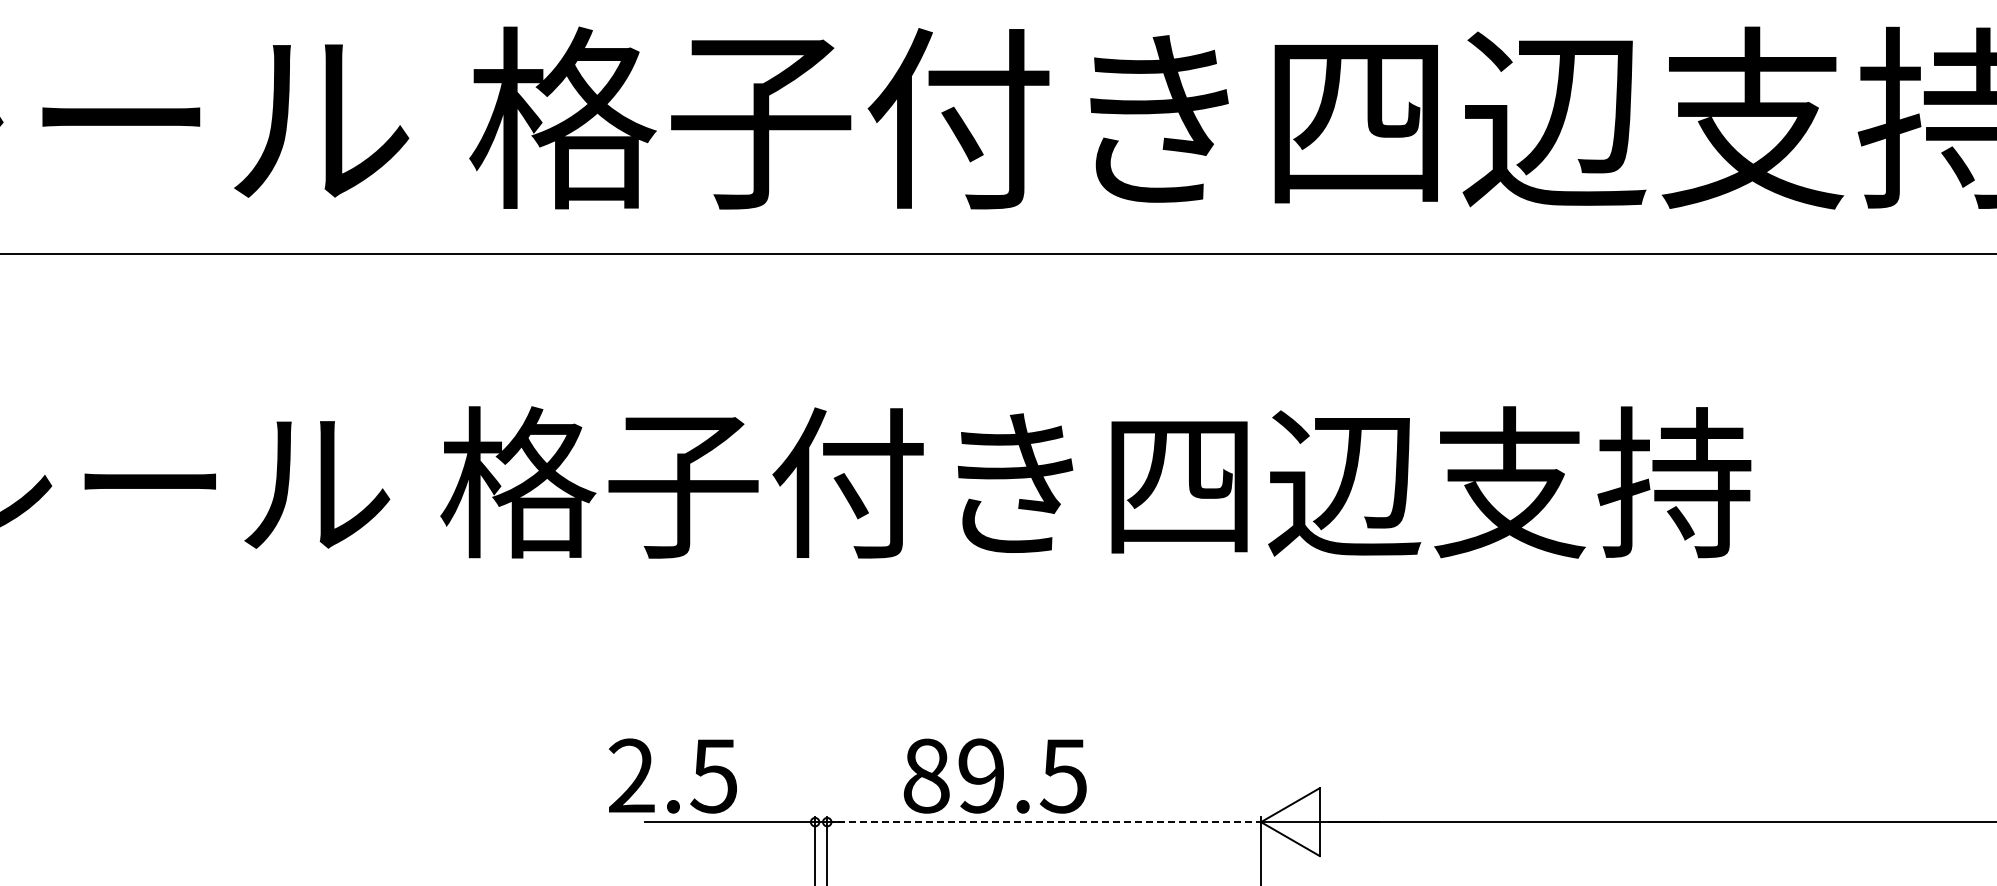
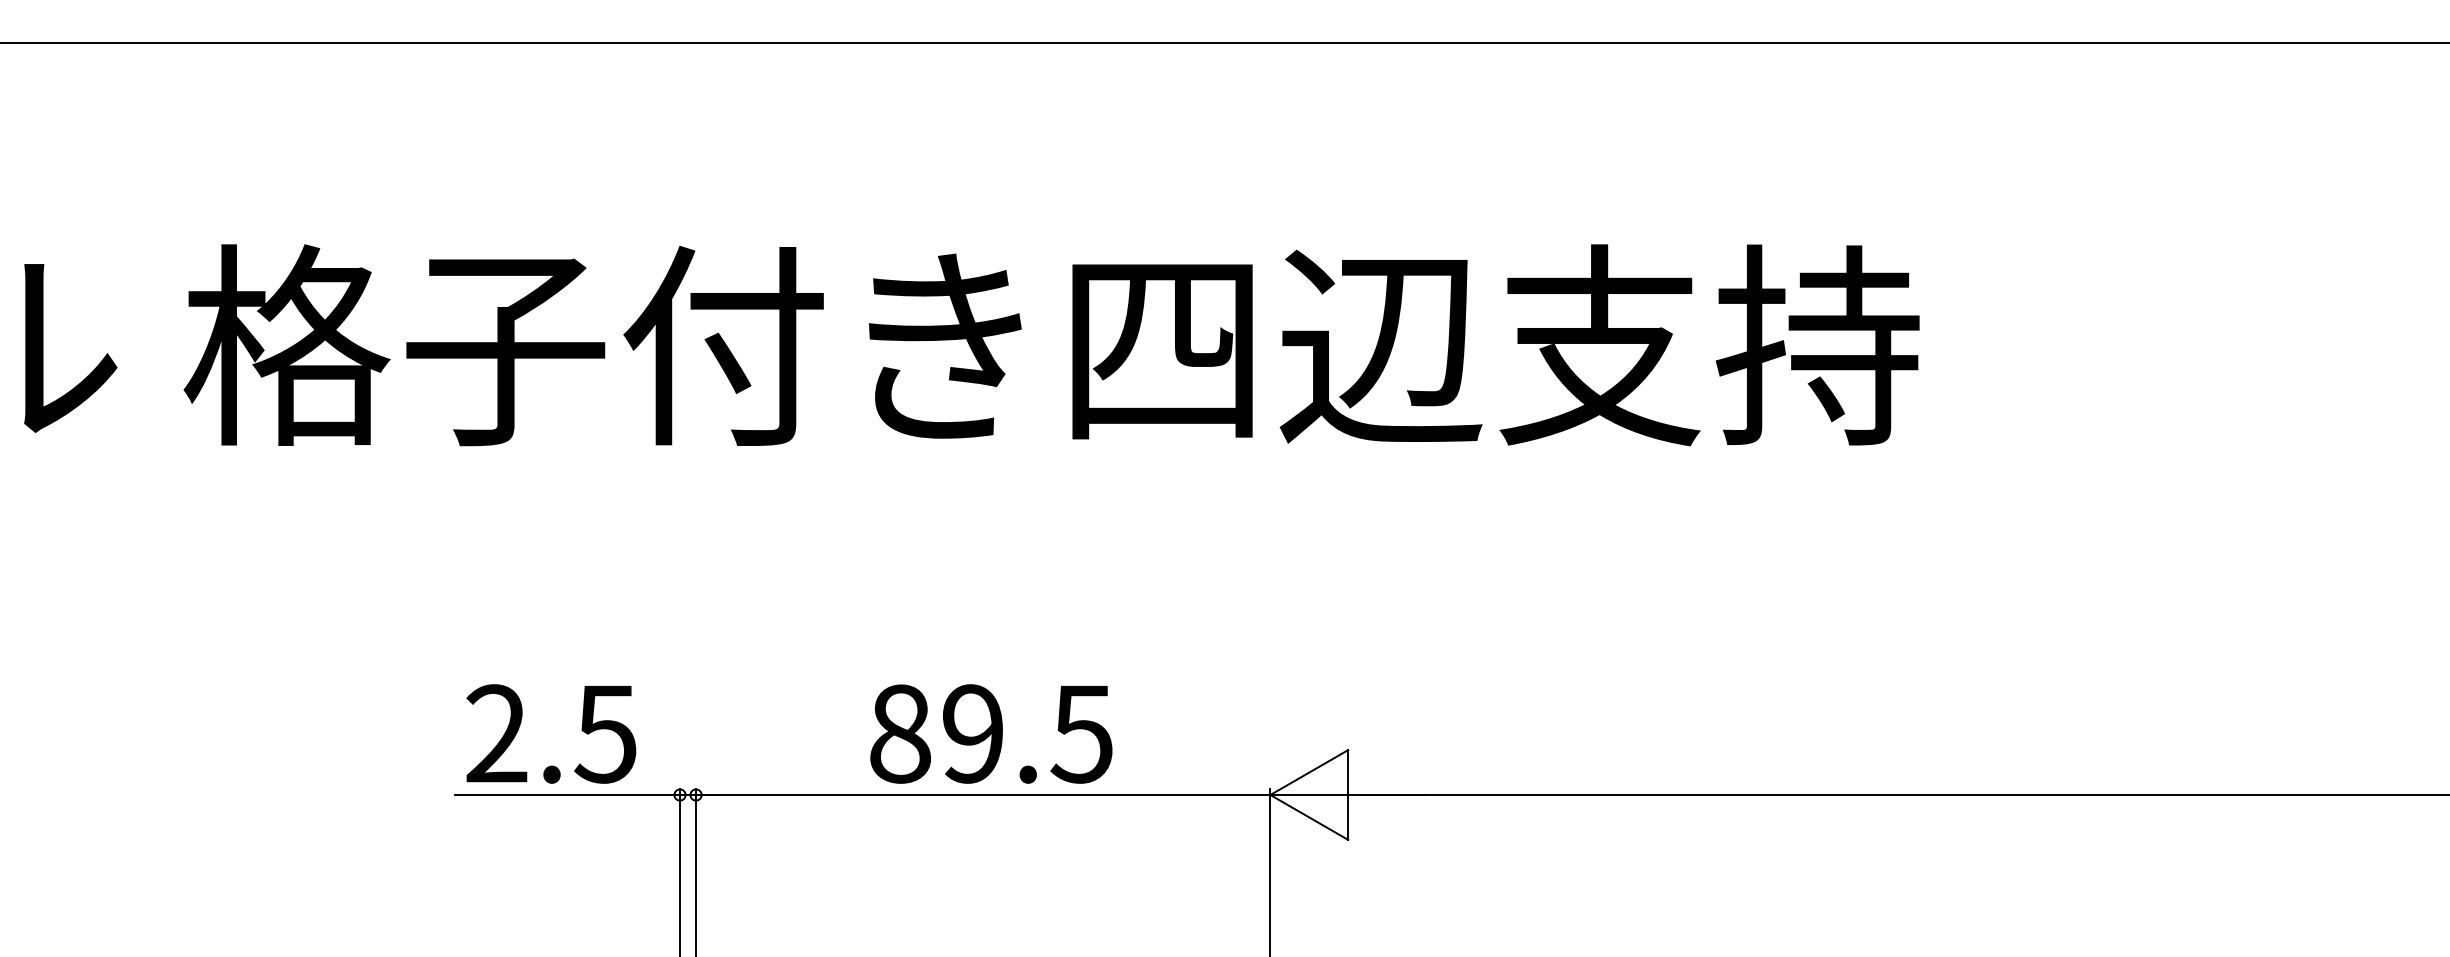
text: (672, 775) -> (550, 733), moved
text: (994, 775) -> (990, 733), moved
line: (1044, 822) -> (983, 795), dashed -> solid

